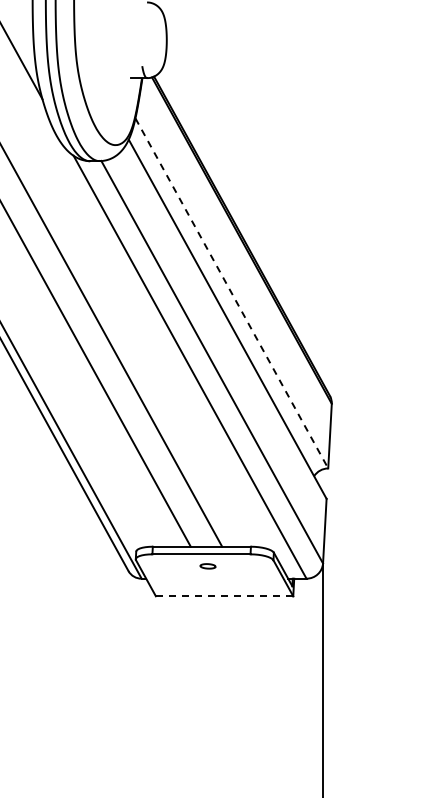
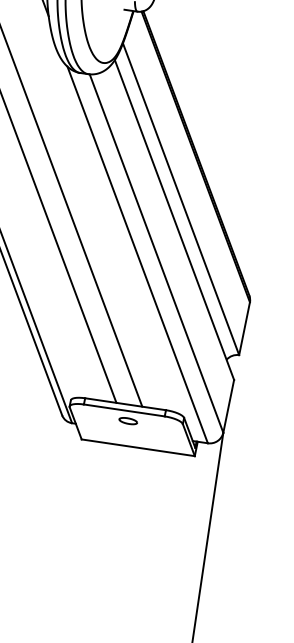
line: (231, 293) -> (180, 199), dashed -> solid
part: (207, 566) -> (127, 421), size x1.43
line: (224, 596) -> (138, 447), dashed -> solid

